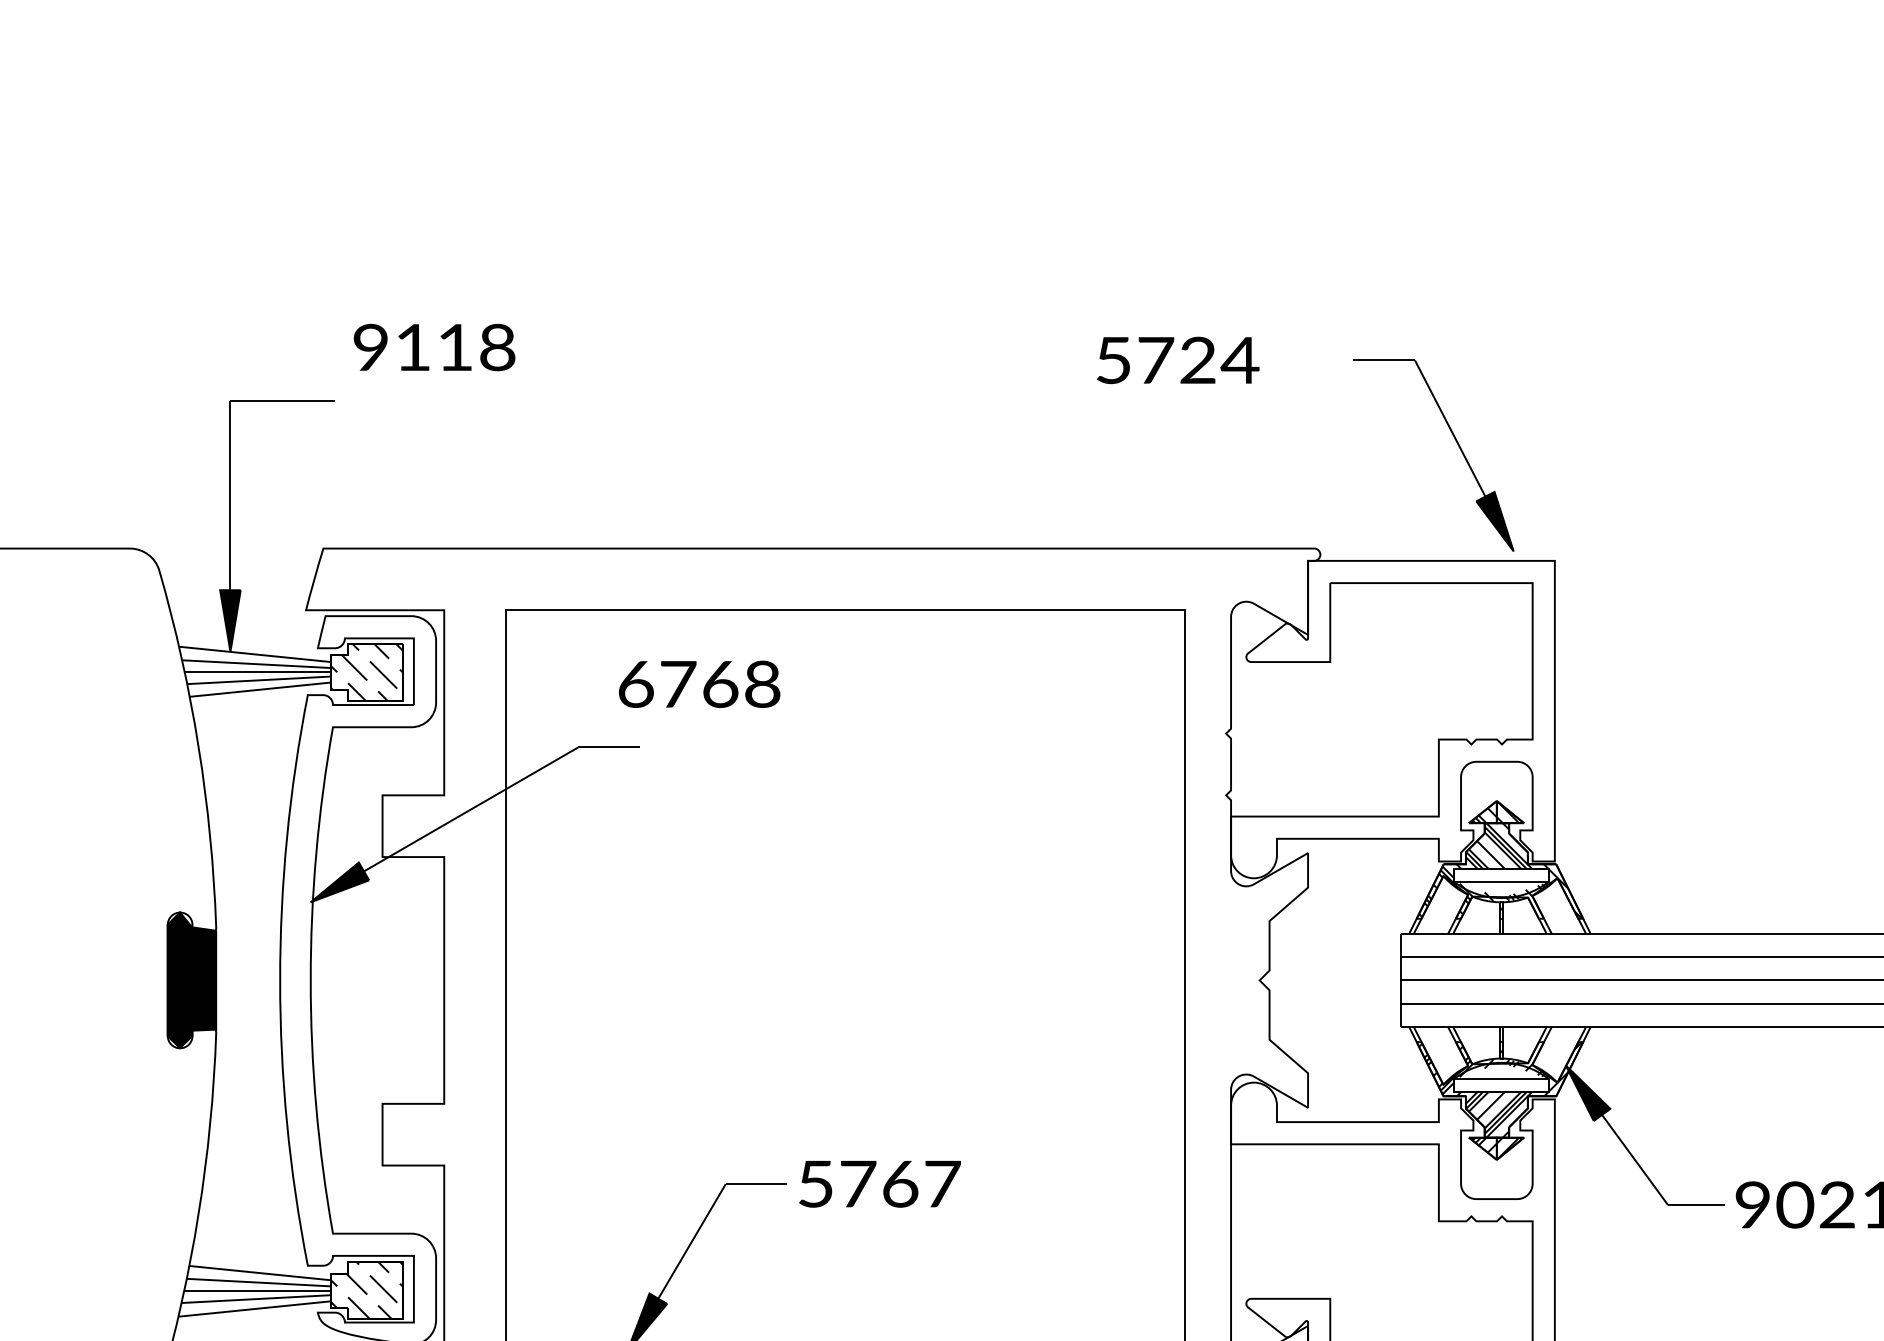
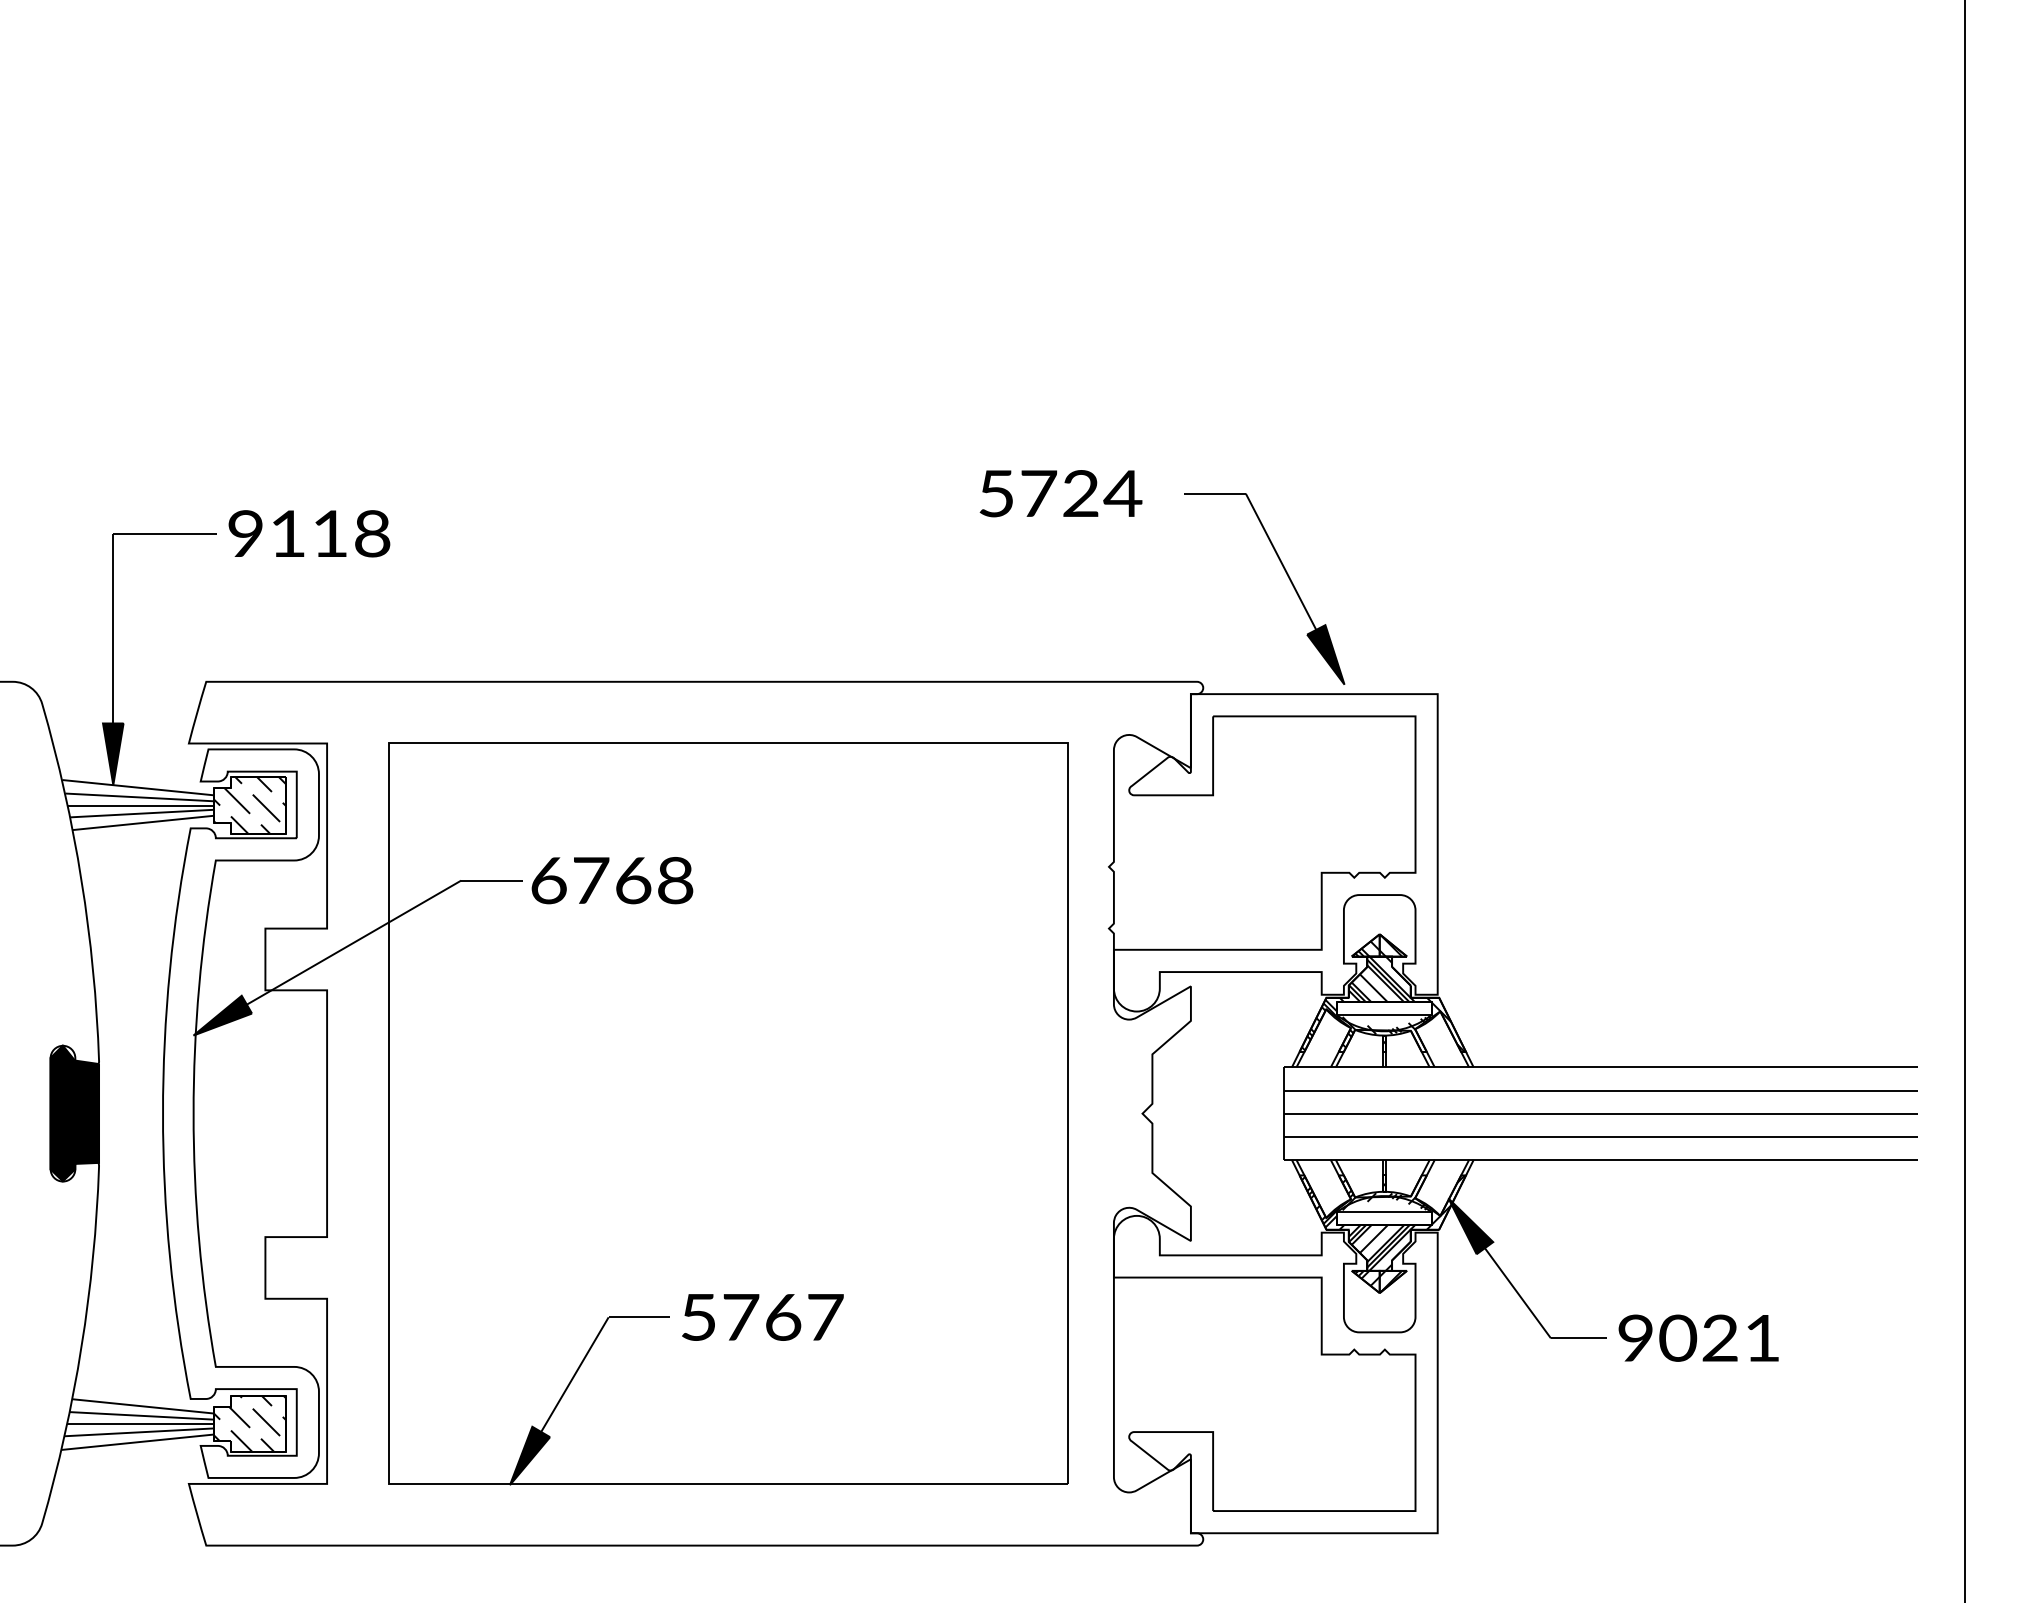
text: (434, 347) -> (309, 533), moved
part: (1456, 443) -> (1287, 576), moved
text: (699, 684) -> (612, 880), moved

